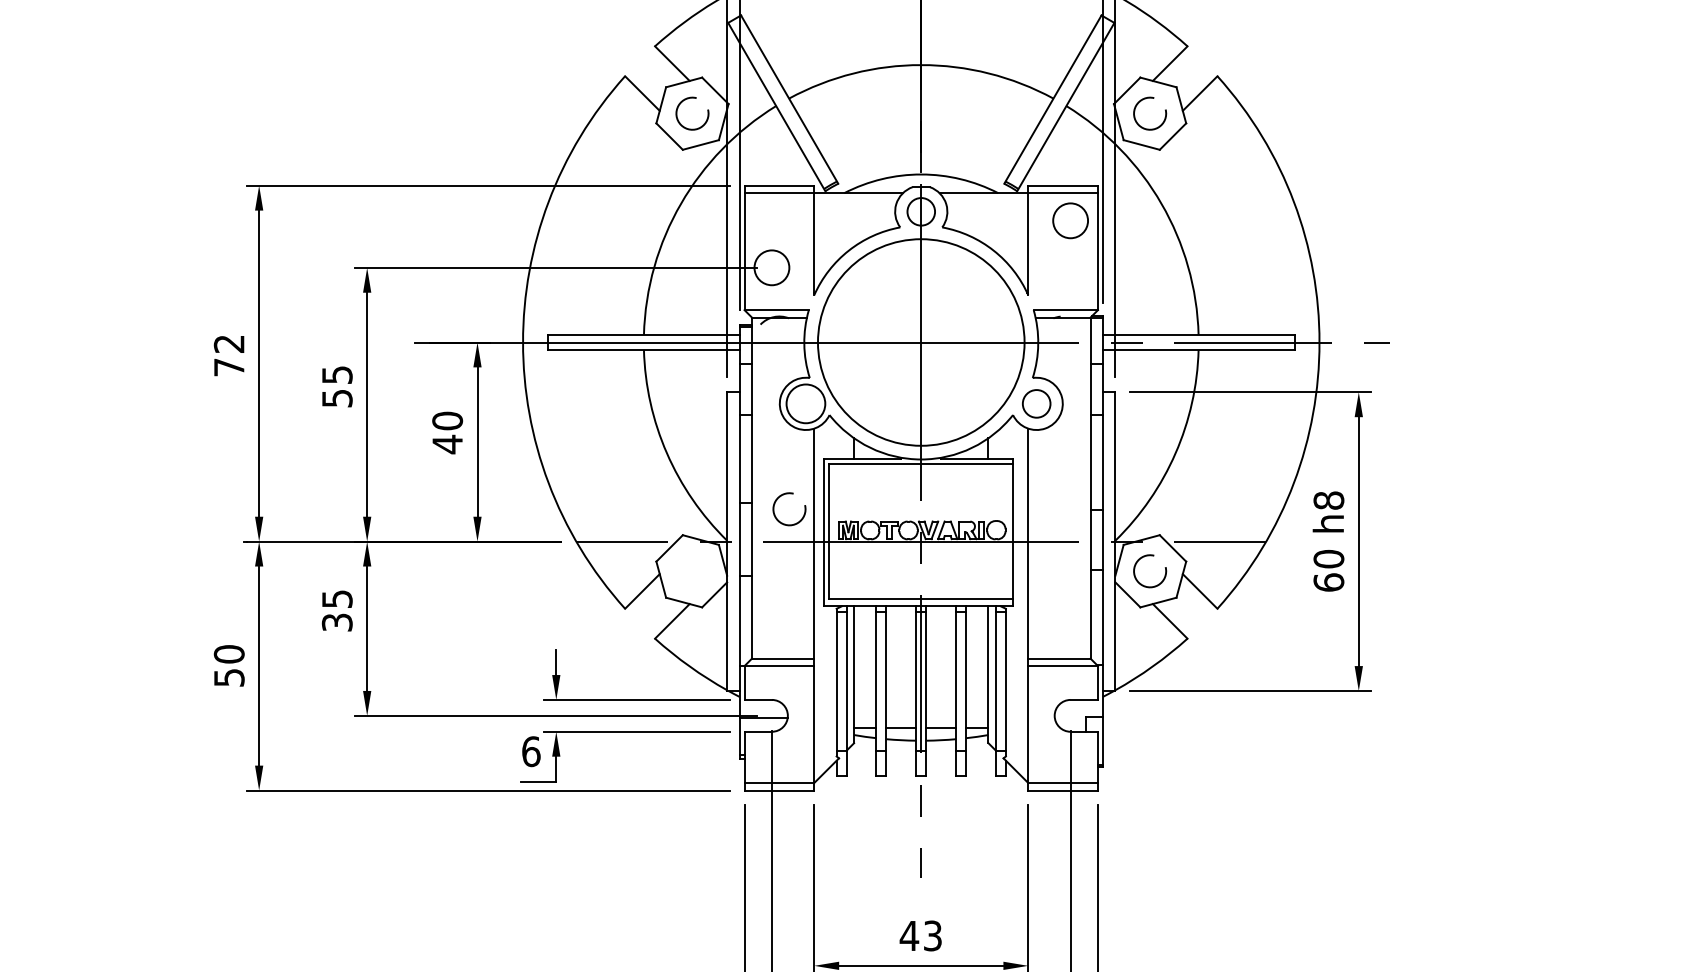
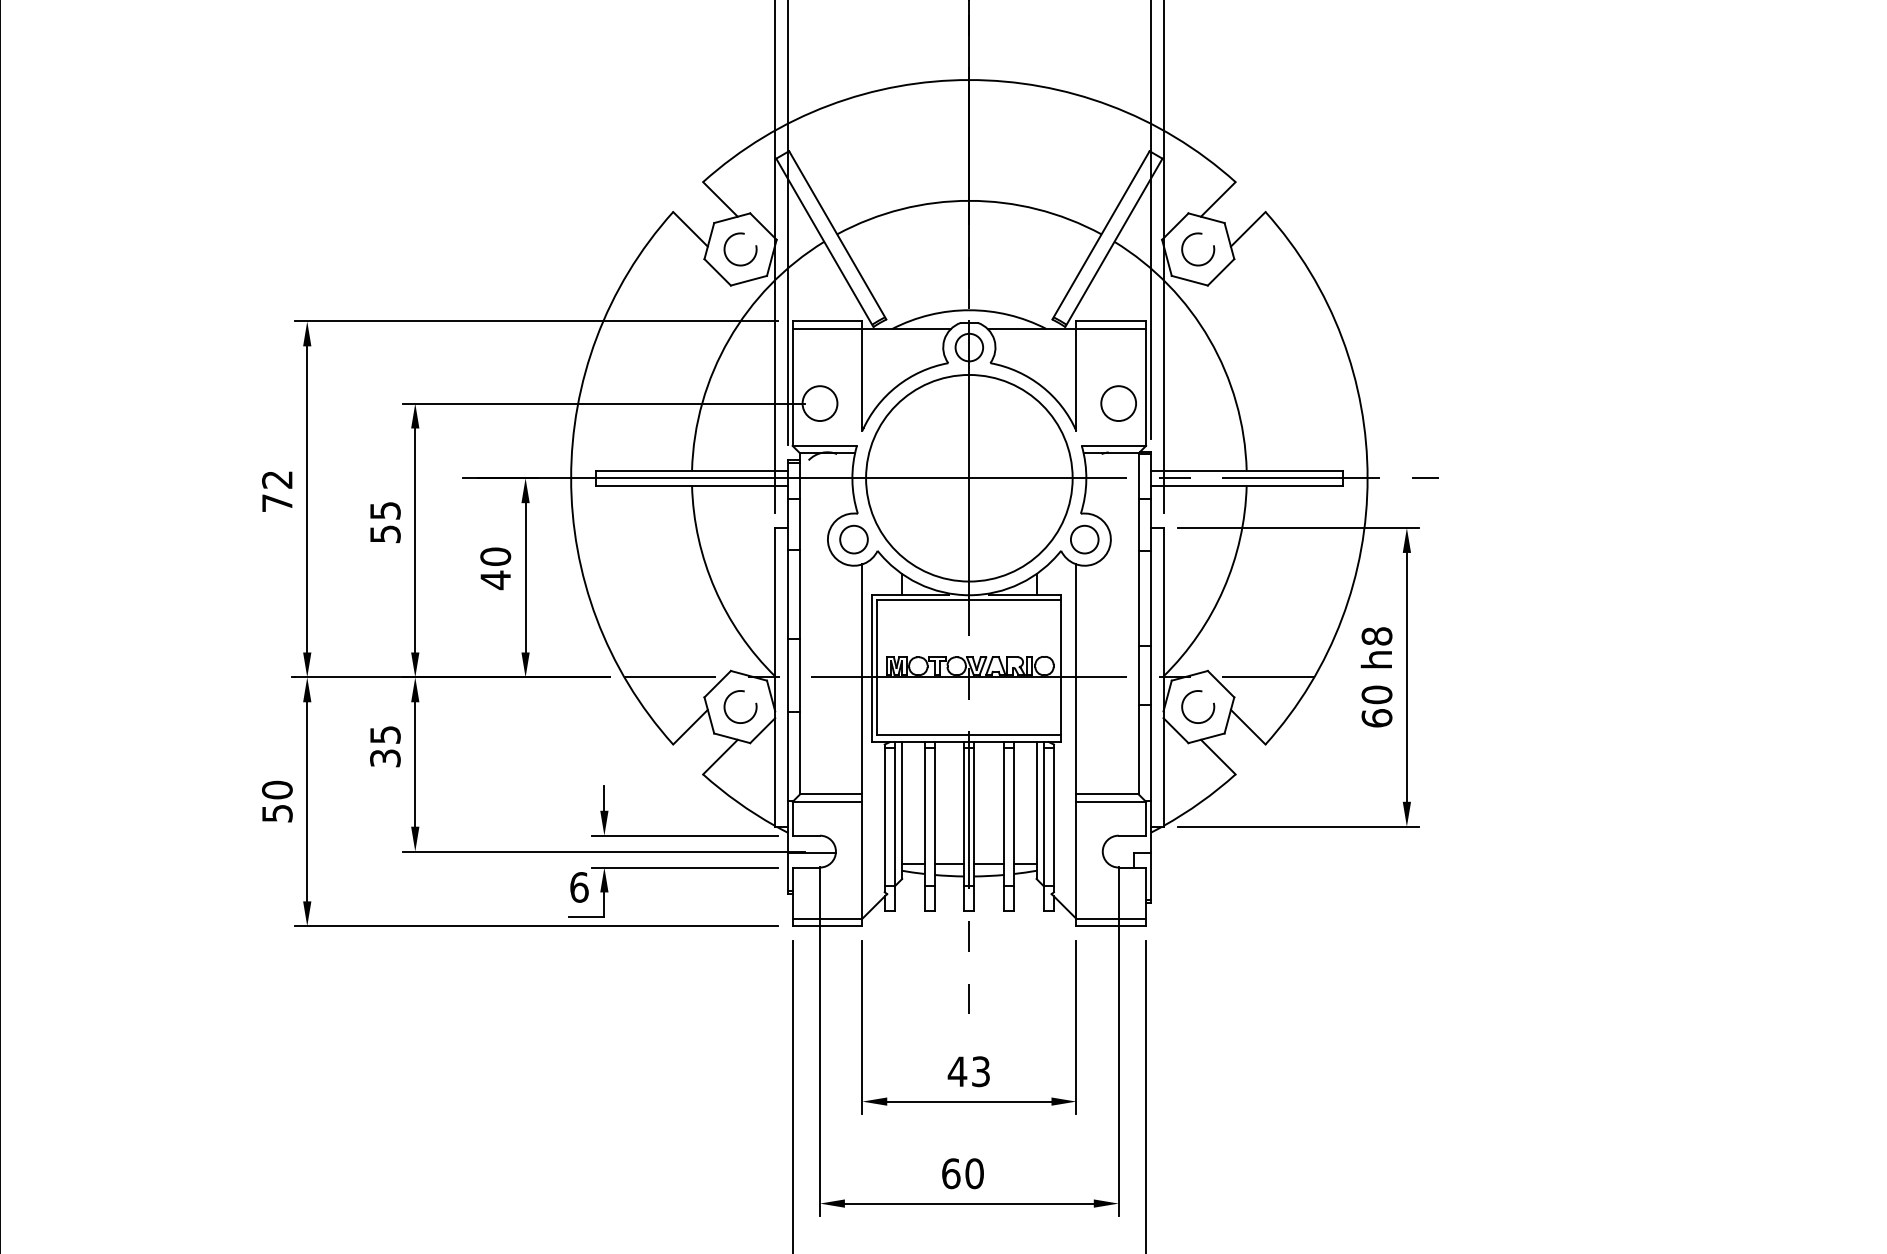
circle: (1070, 220) -> (1118, 403), moved
circle: (805, 403) -> (853, 539), size x0.71
arc: (786, 494) -> (737, 692), moved

